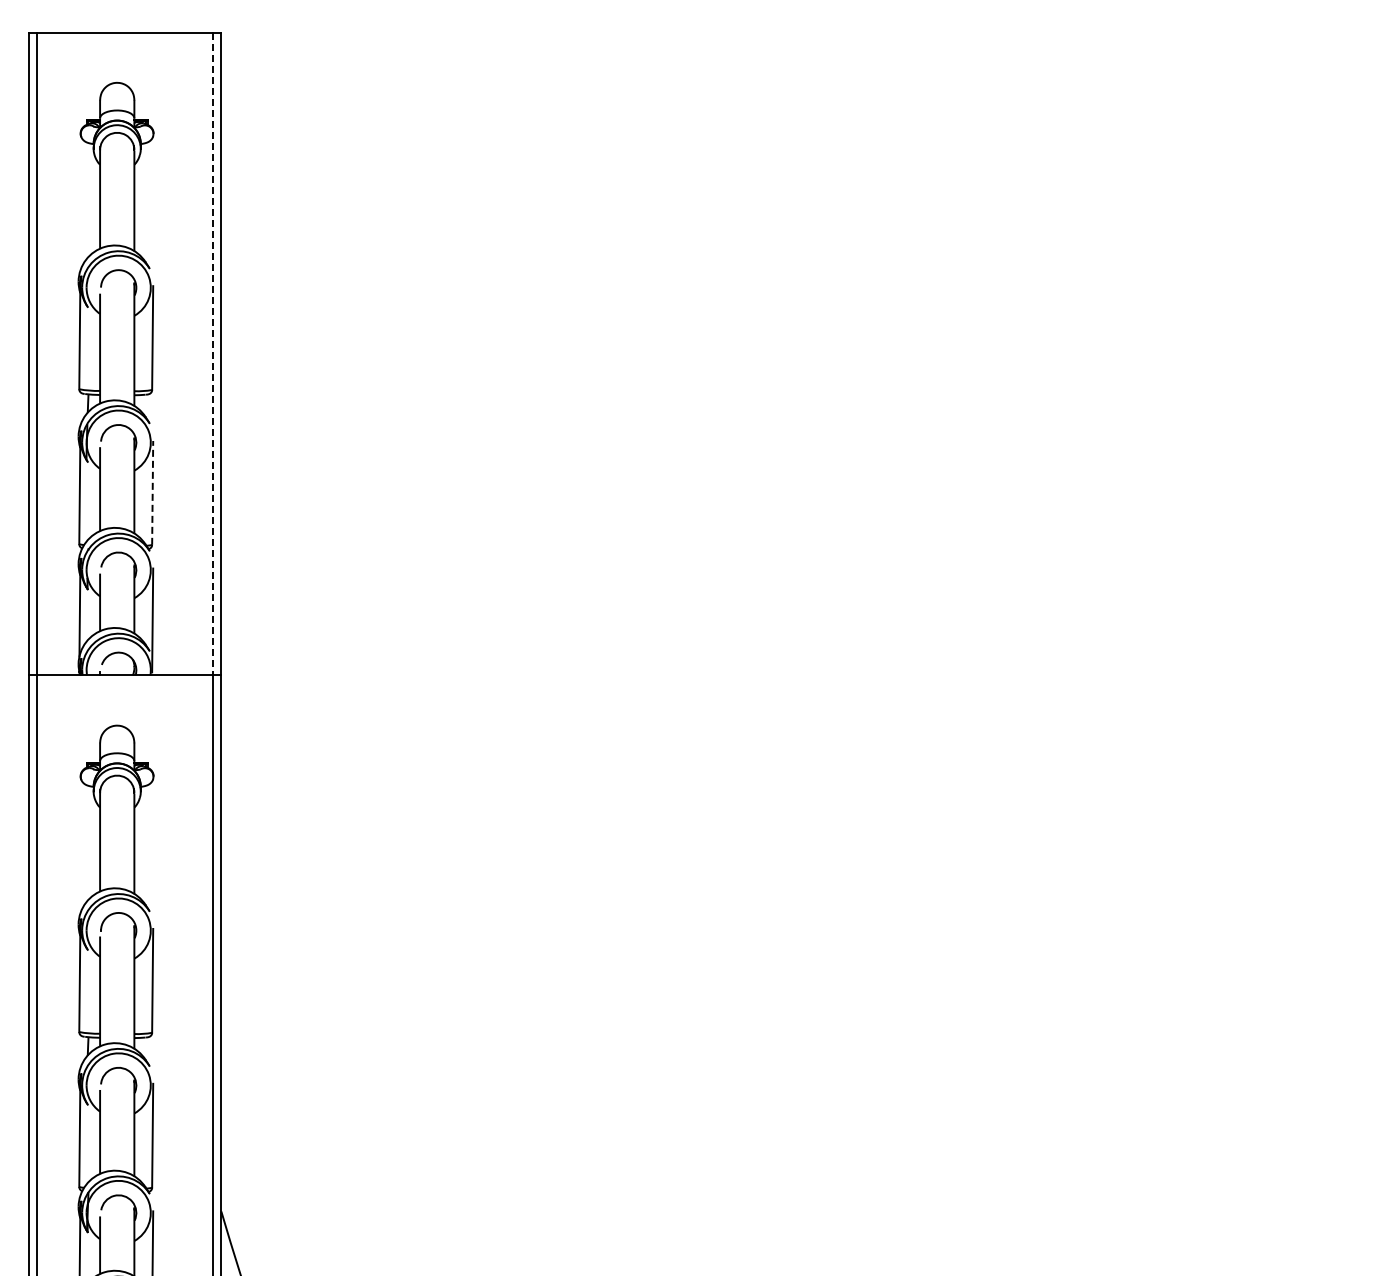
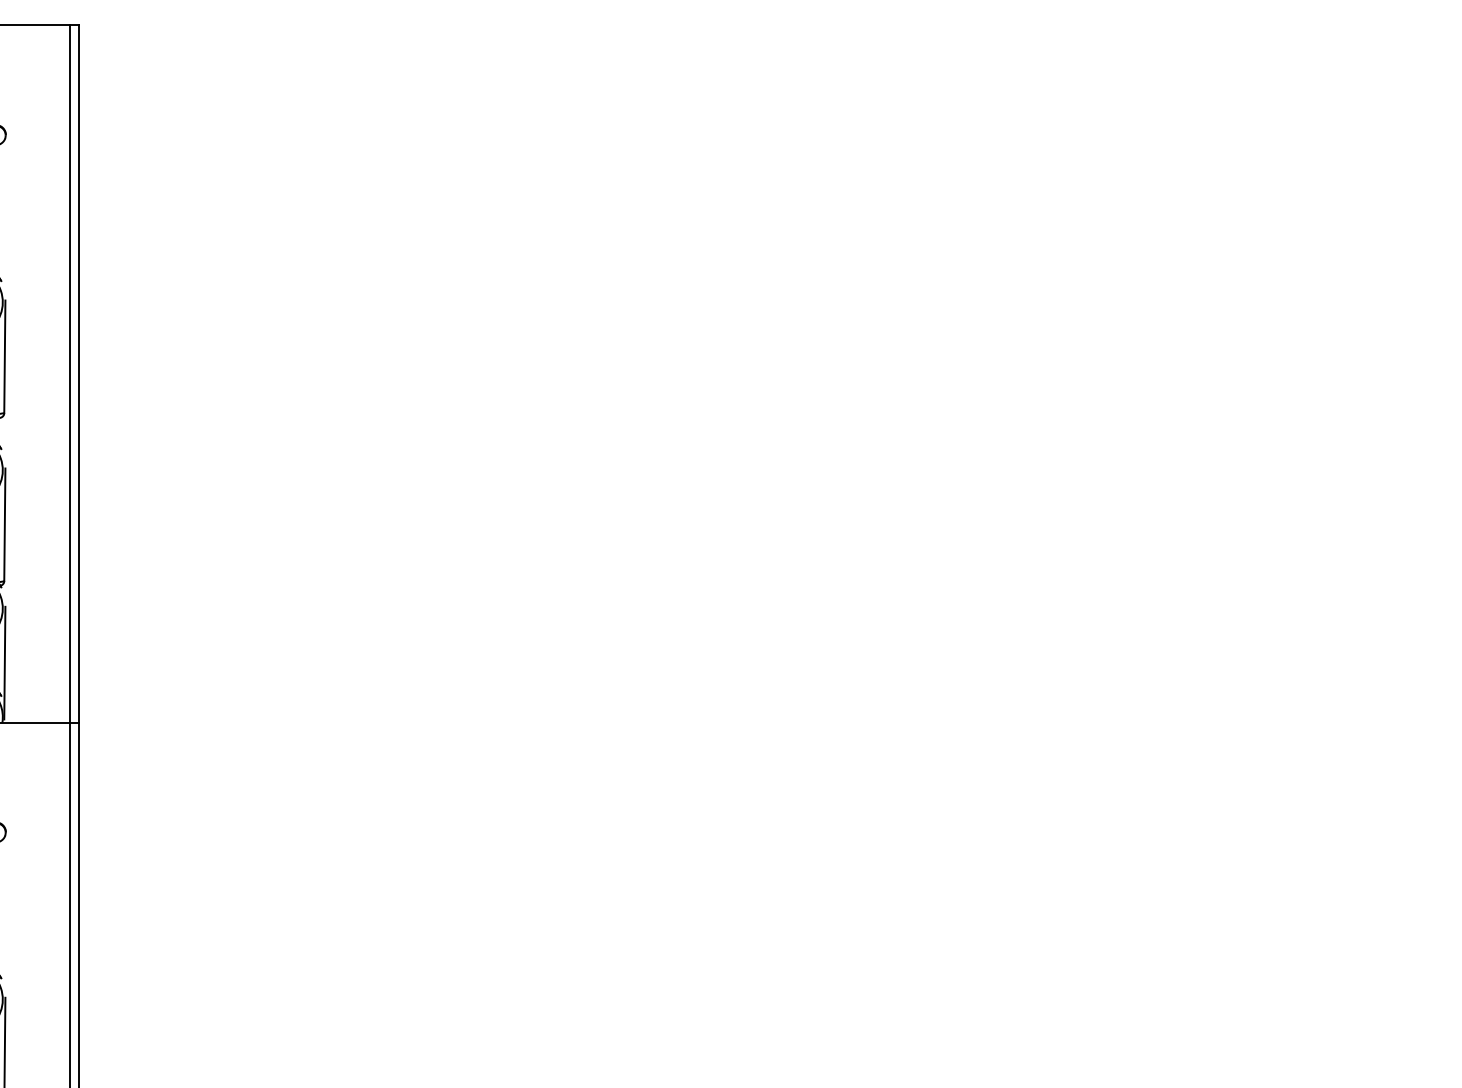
line: (212, 354) -> (69, 374), dashed -> solid
line: (152, 492) -> (4, 524), dashed -> solid

